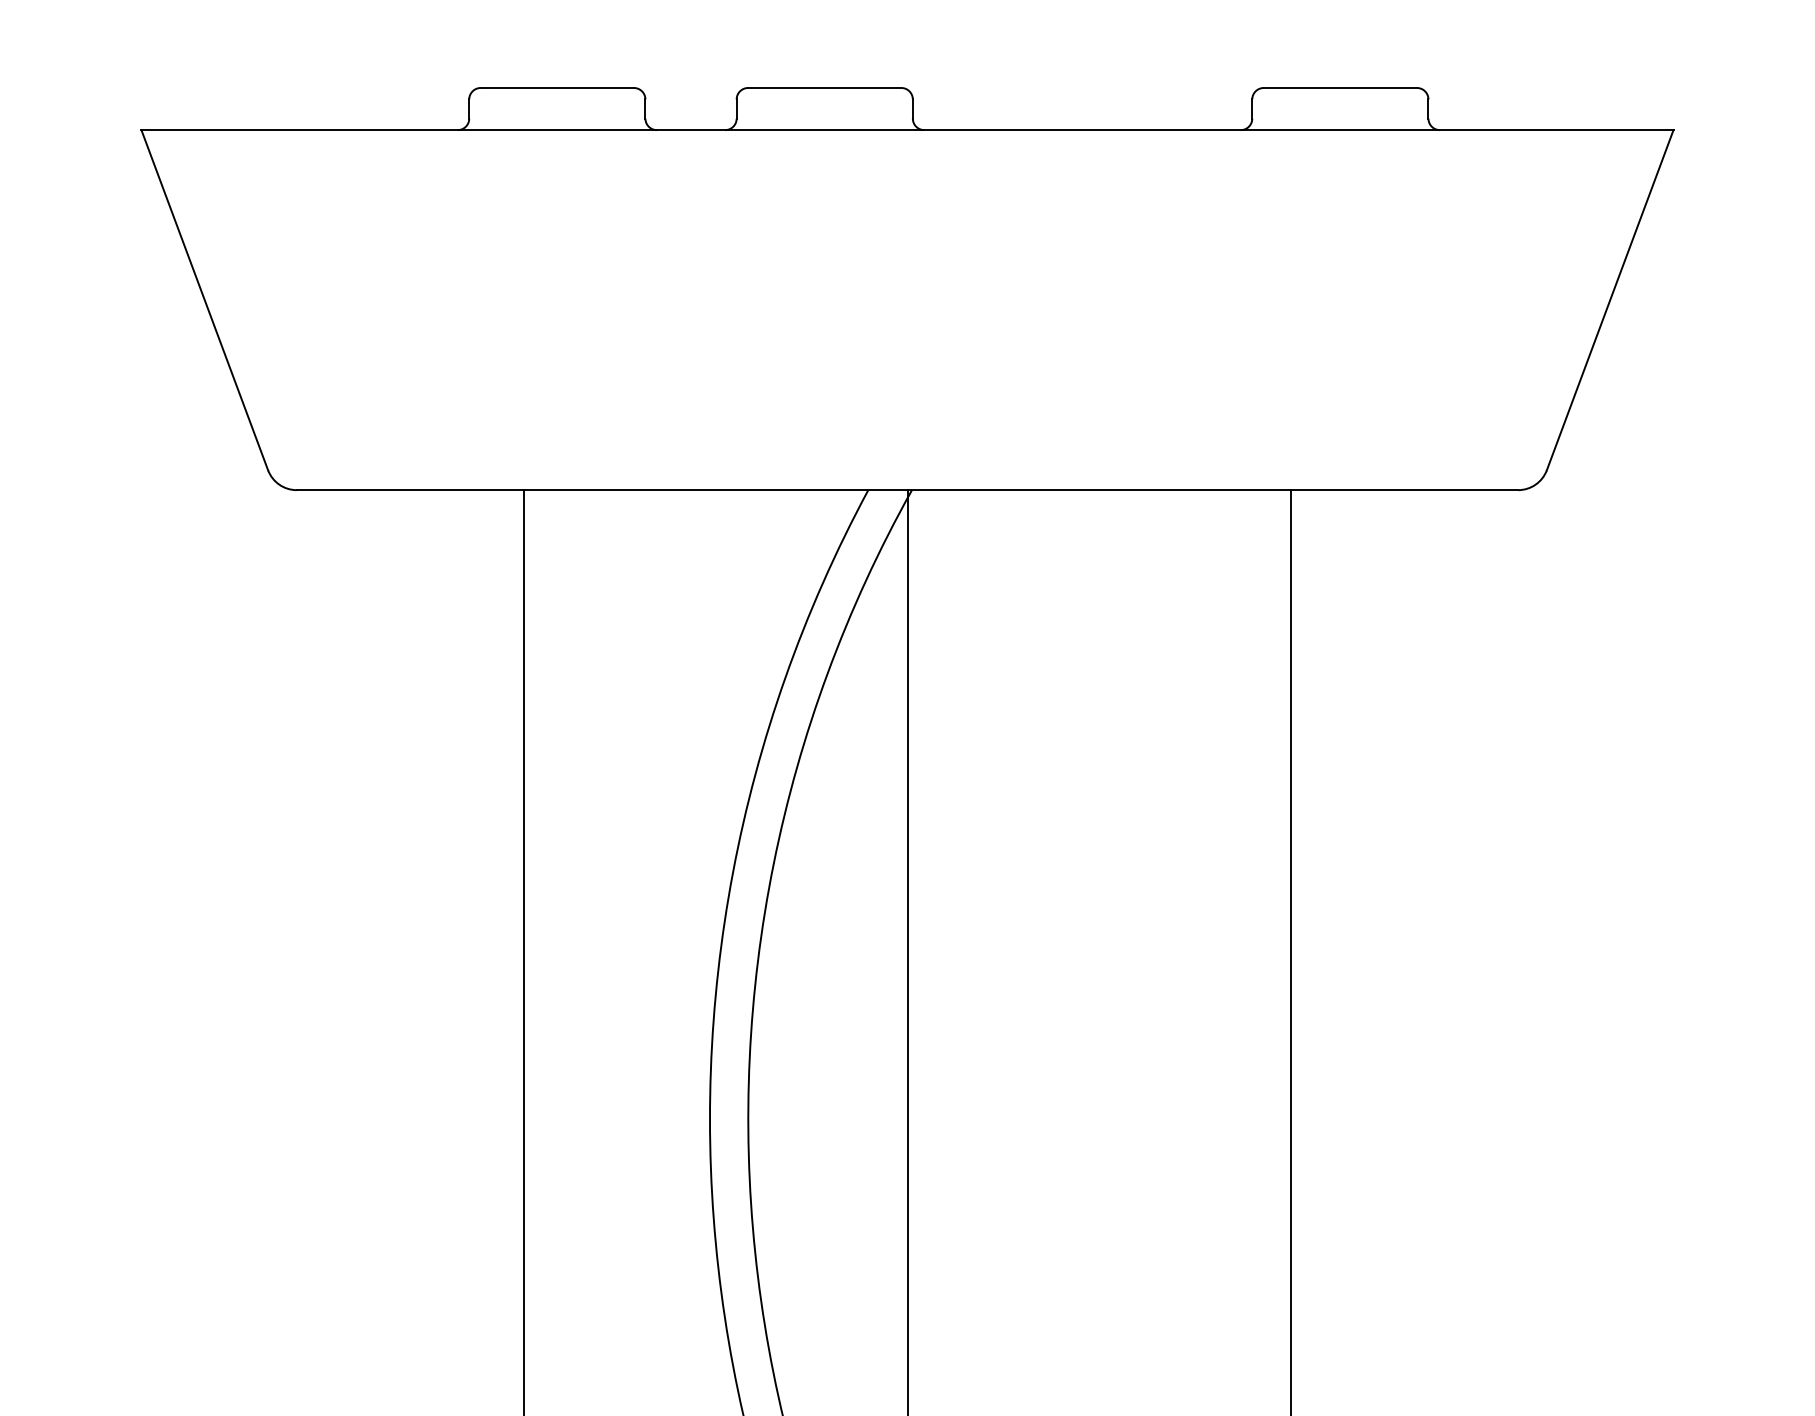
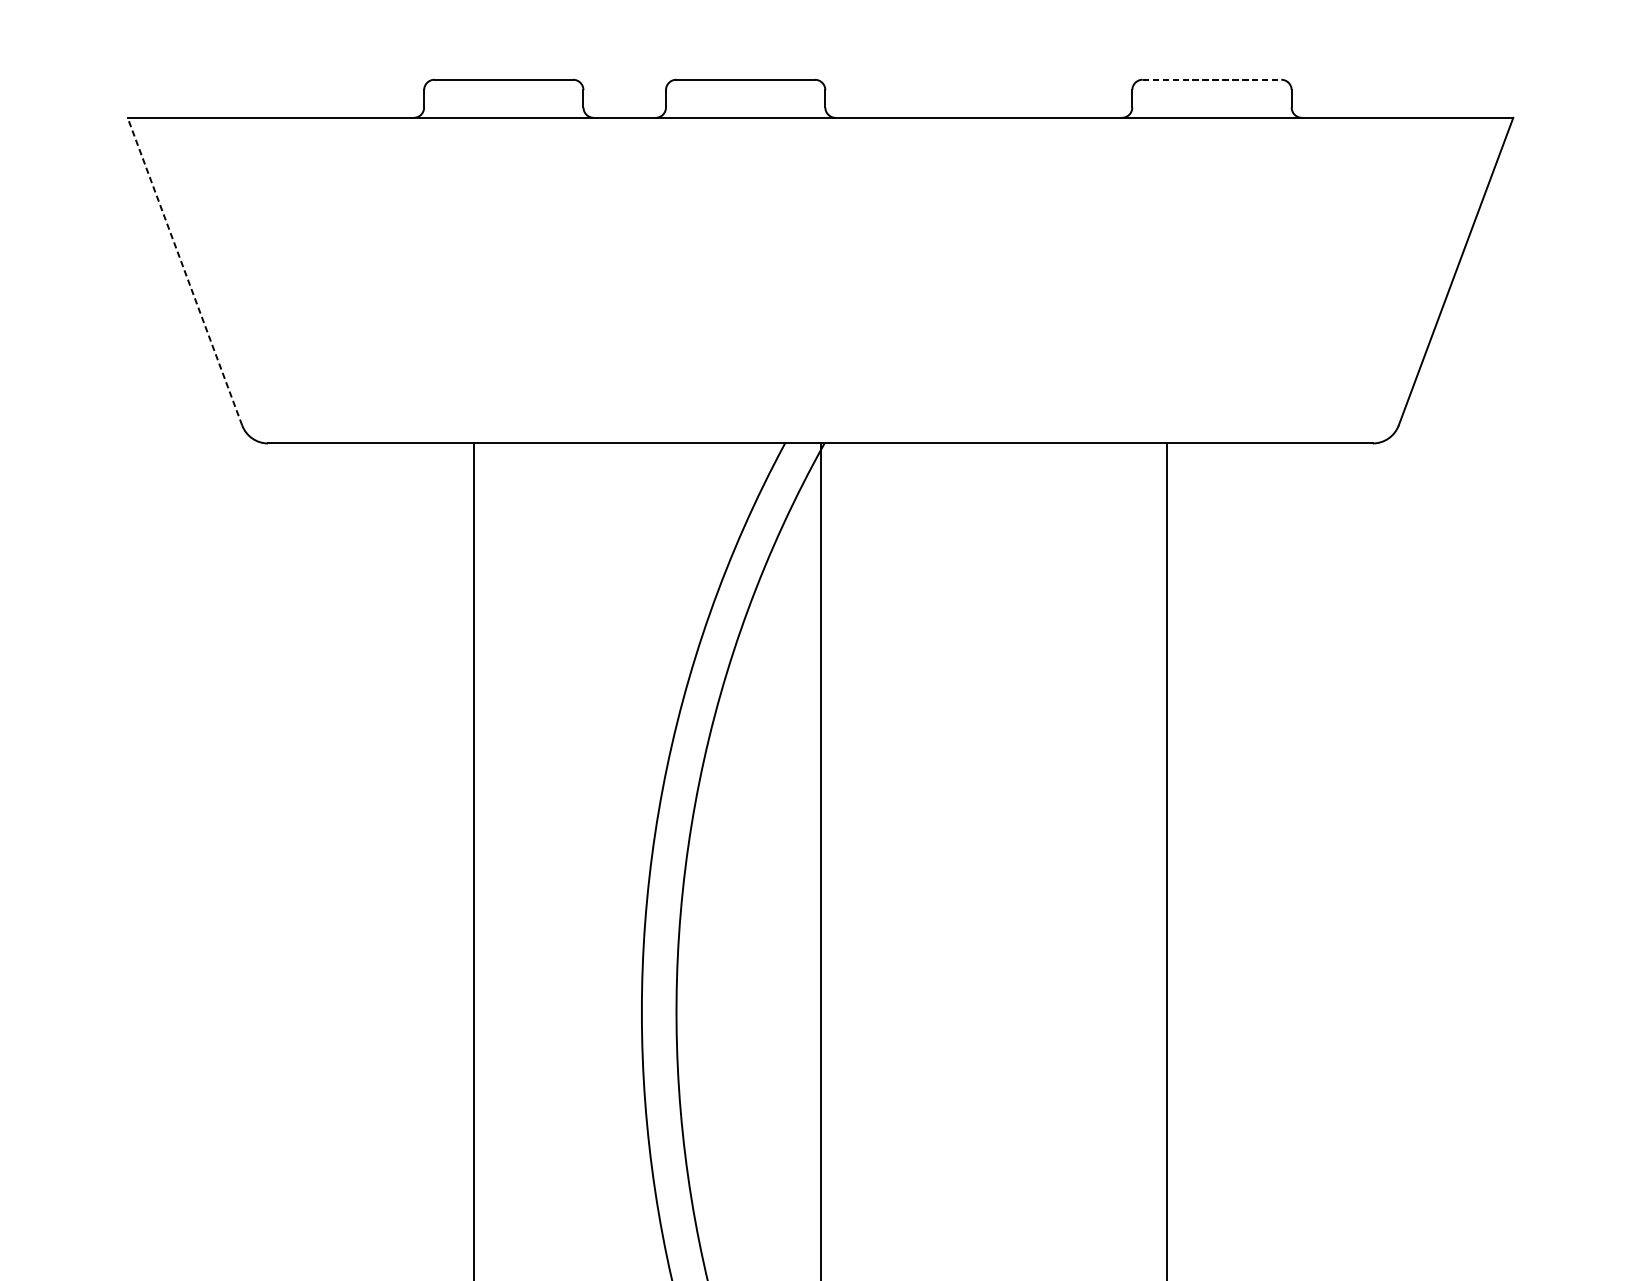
line: (1340, 88) -> (1212, 80), solid -> dashed
line: (204, 299) -> (184, 271), solid -> dashed

